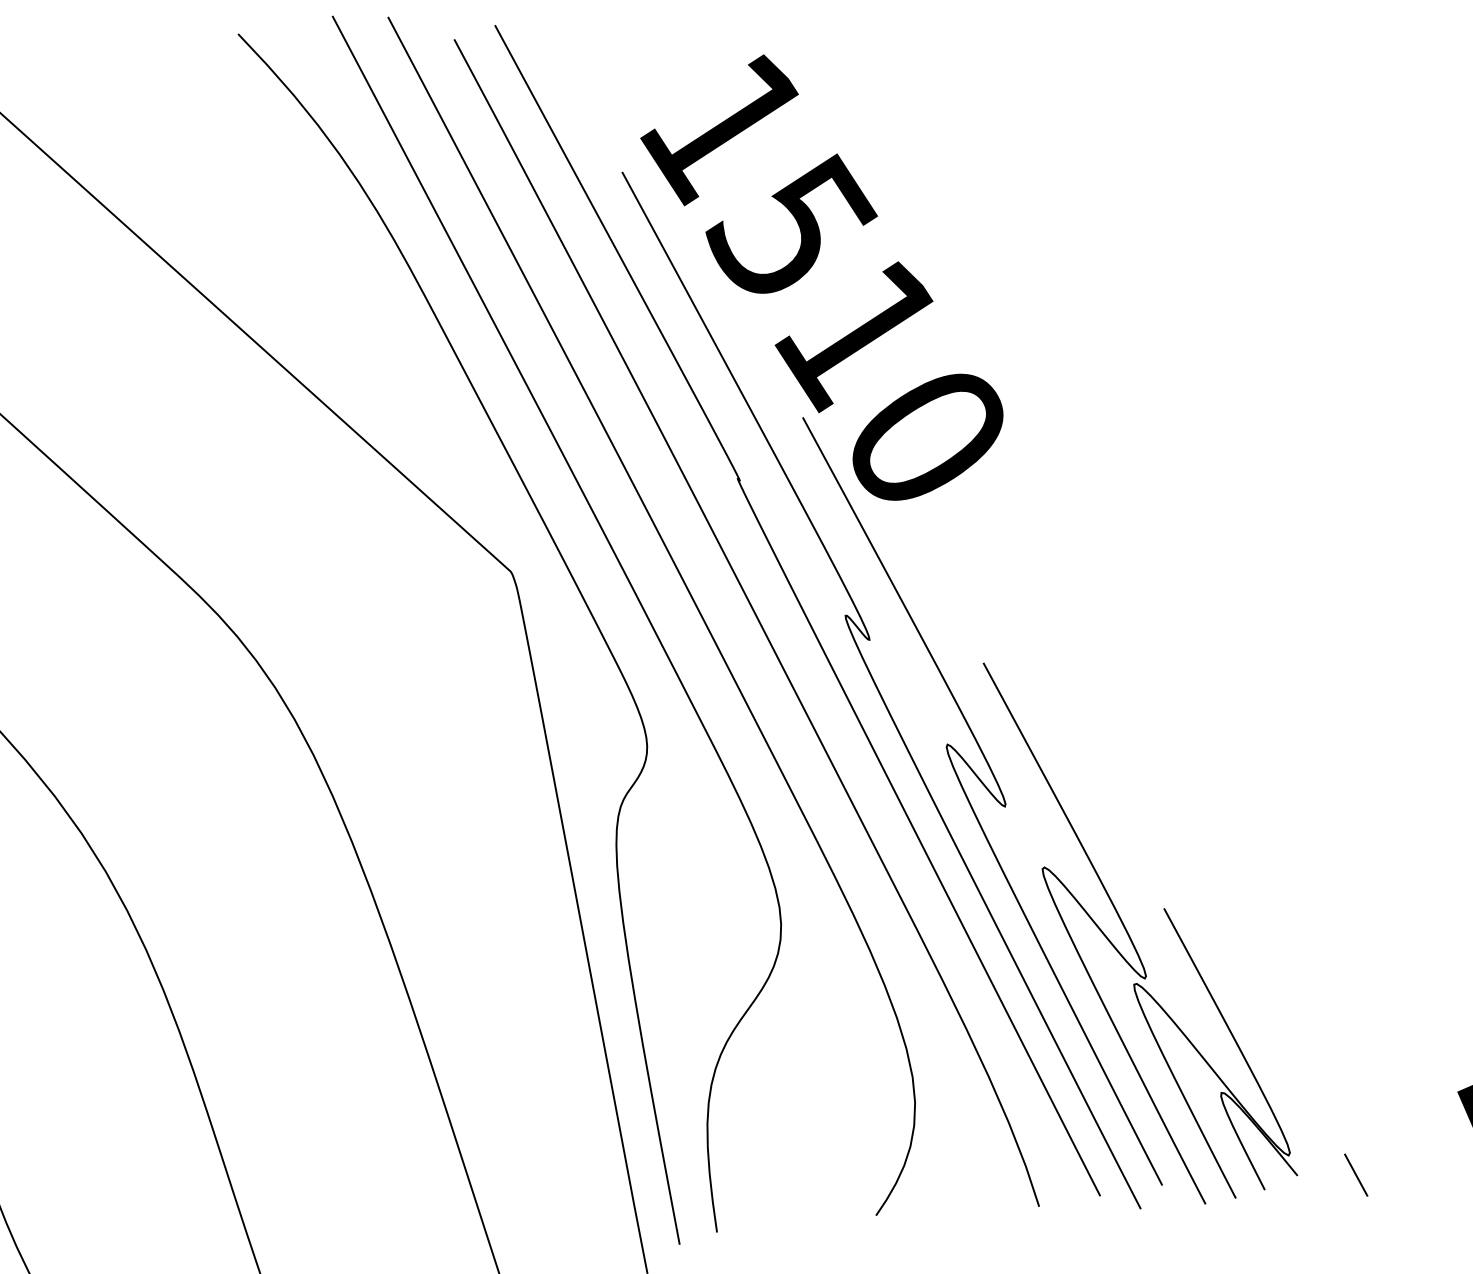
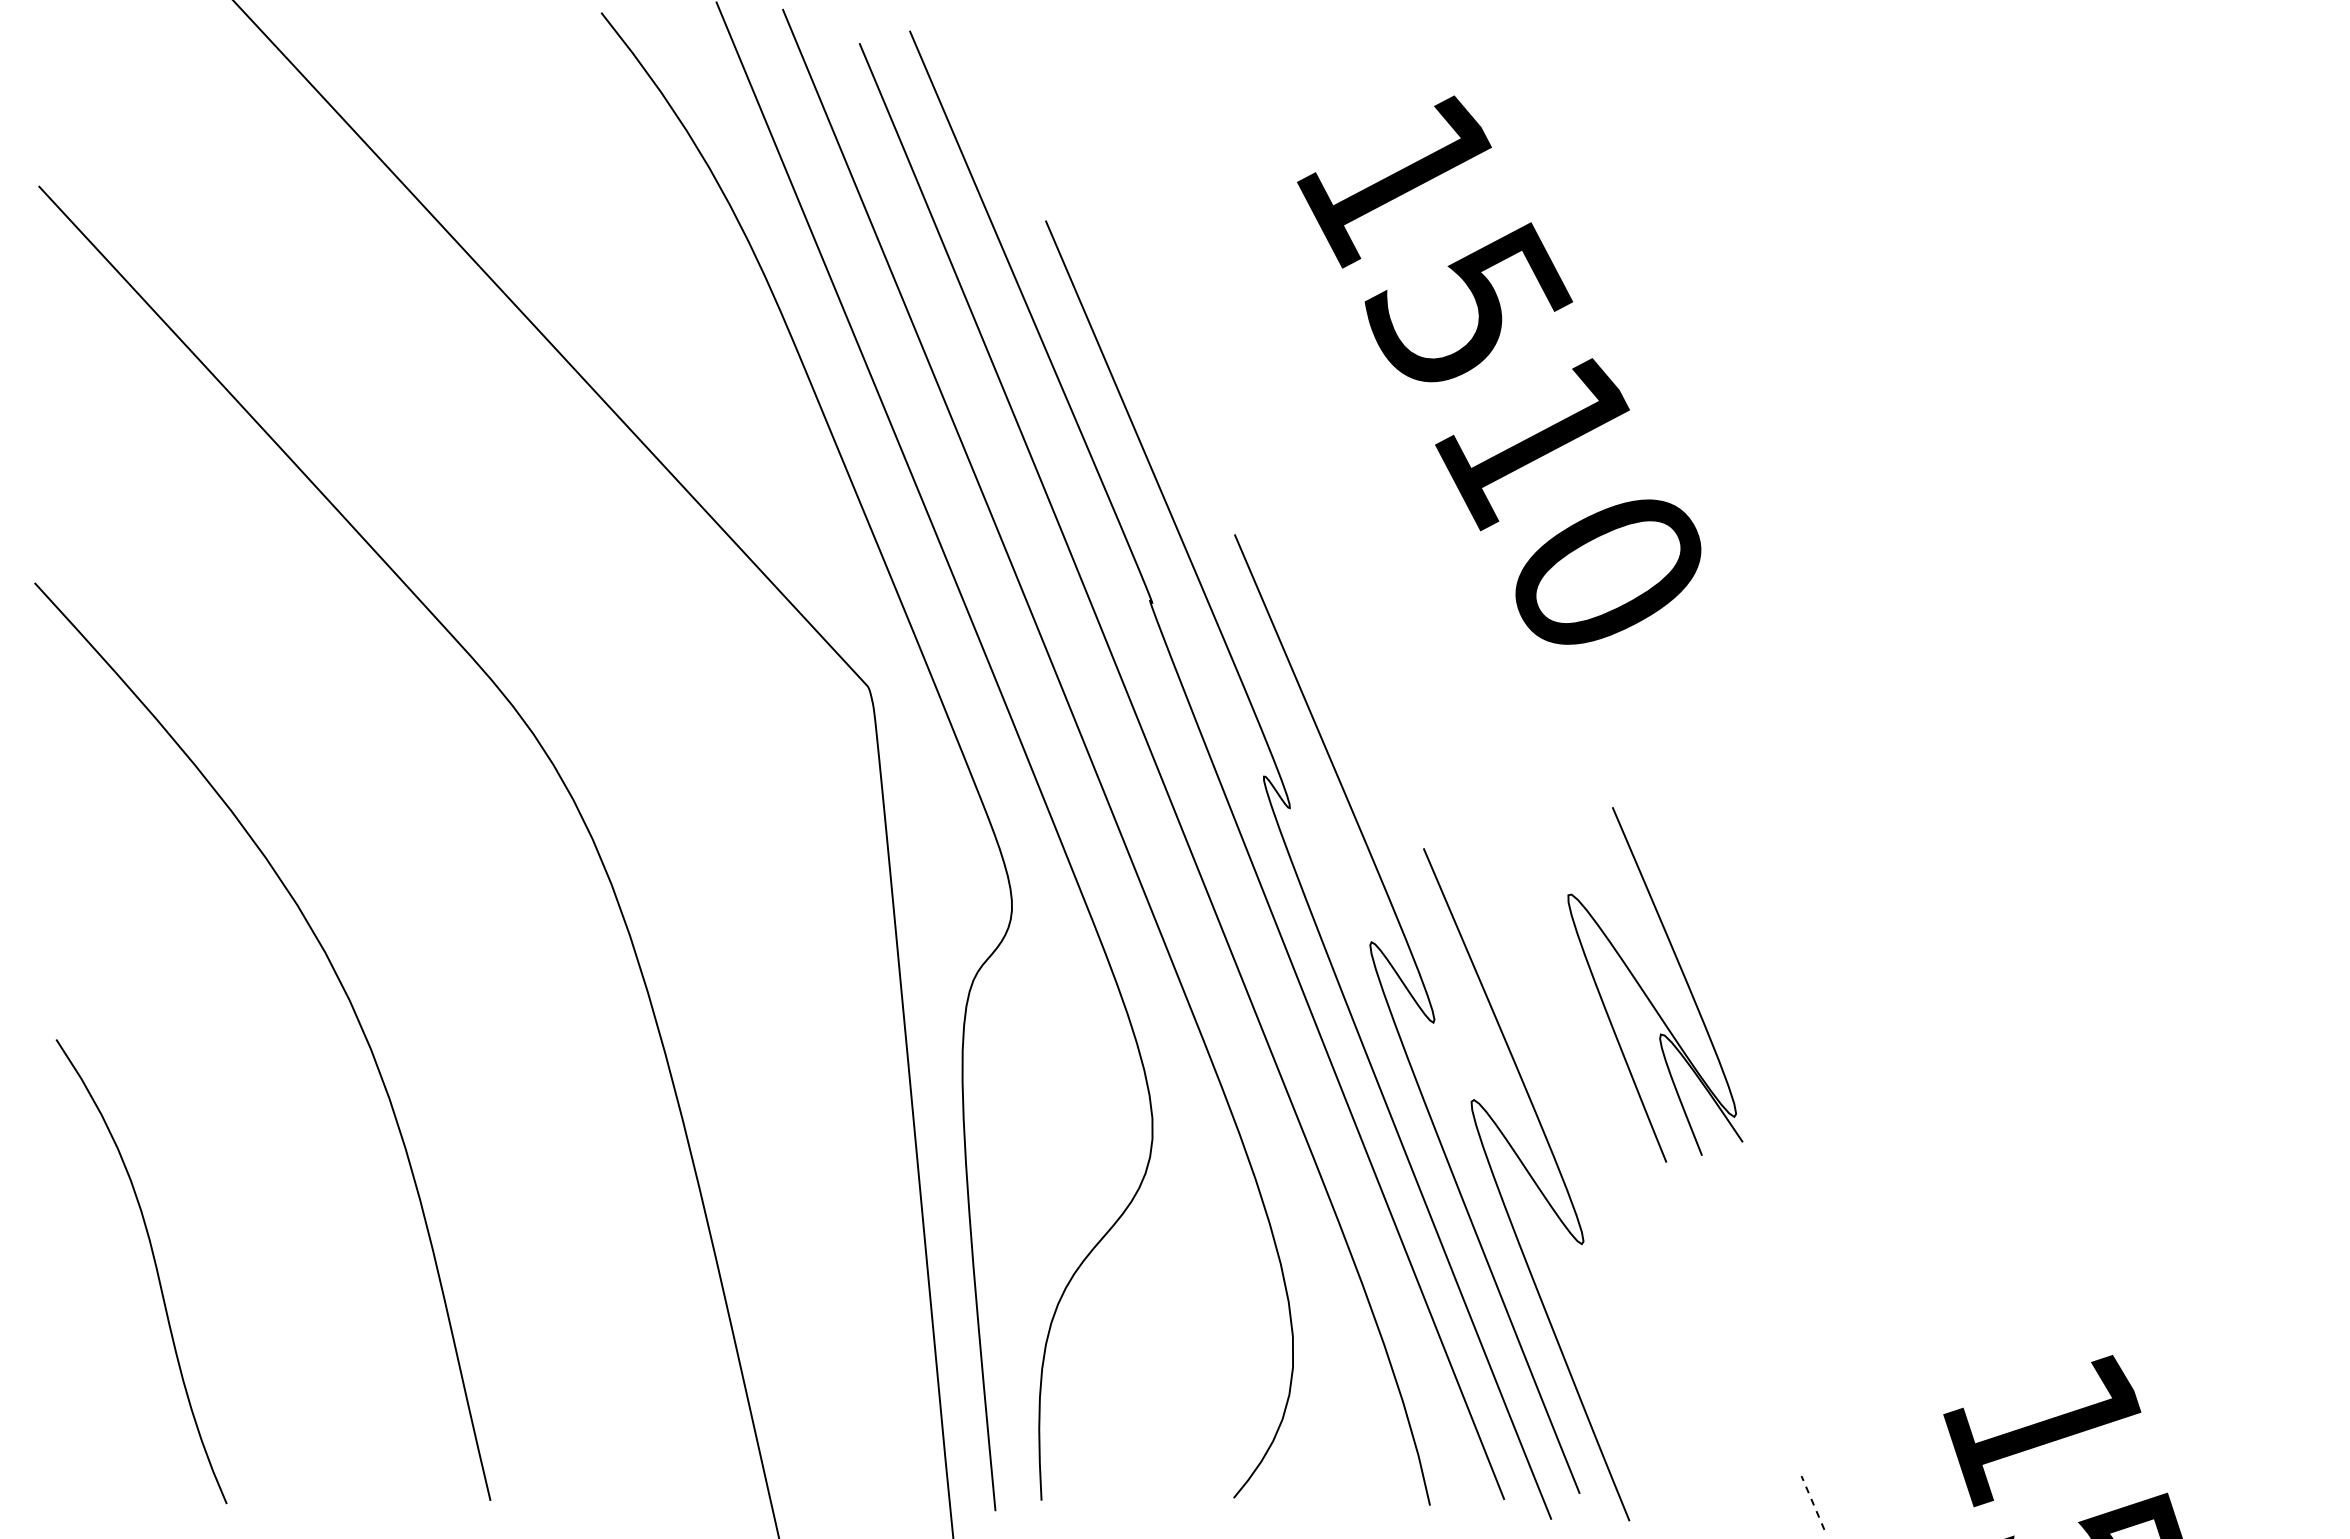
text: (822, 277) -> (1499, 369), moved
part: (1205, 1059) -> (1645, 992), moved
line: (1355, 1174) -> (1812, 1502), solid -> dashed

